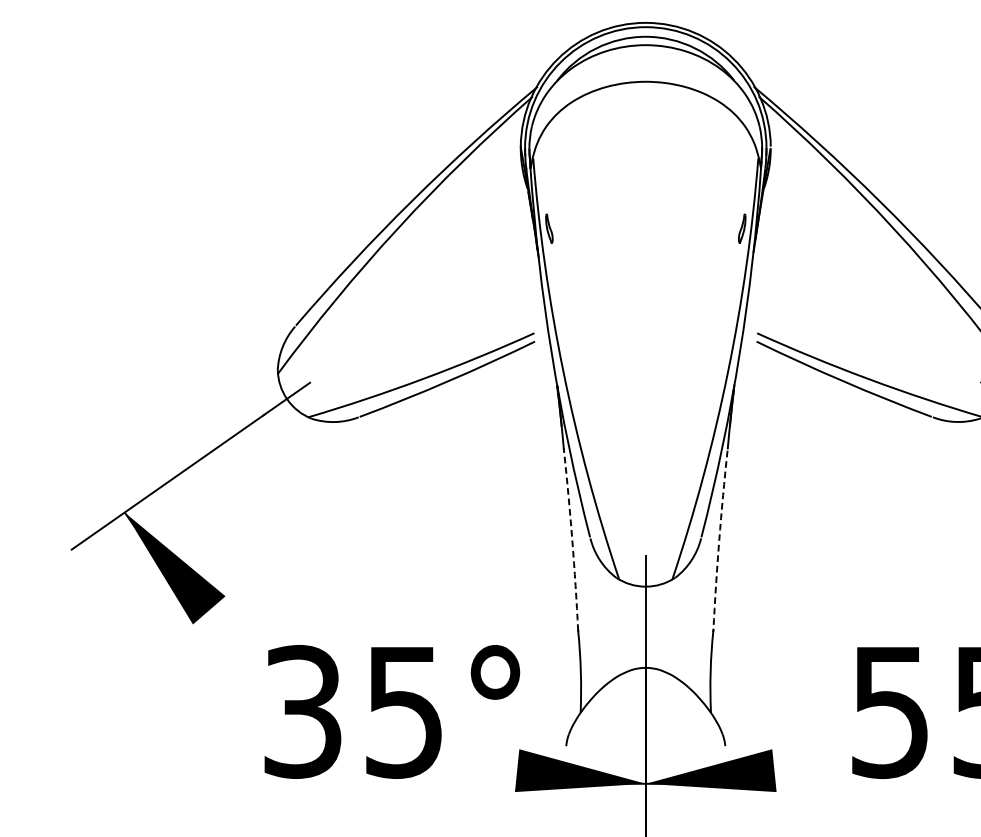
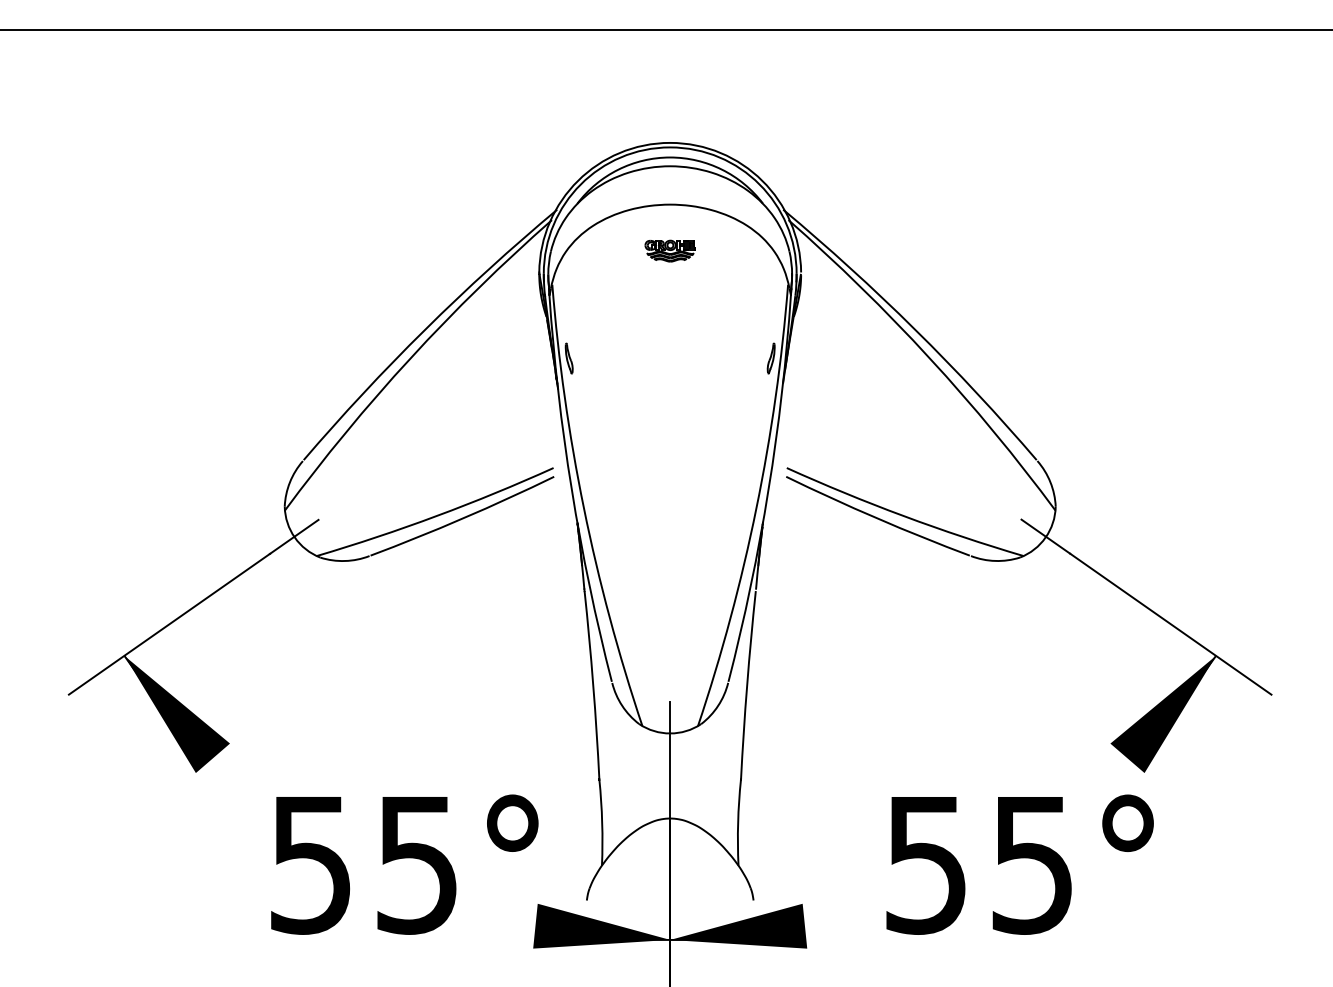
part: (645, 125) -> (669, 250), added
arc: (572, 540) -> (593, 685), dashed -> solid
arc: (719, 540) -> (747, 685), dashed -> solid
text: (303, 711) -> (311, 864), 35° -> 55°

